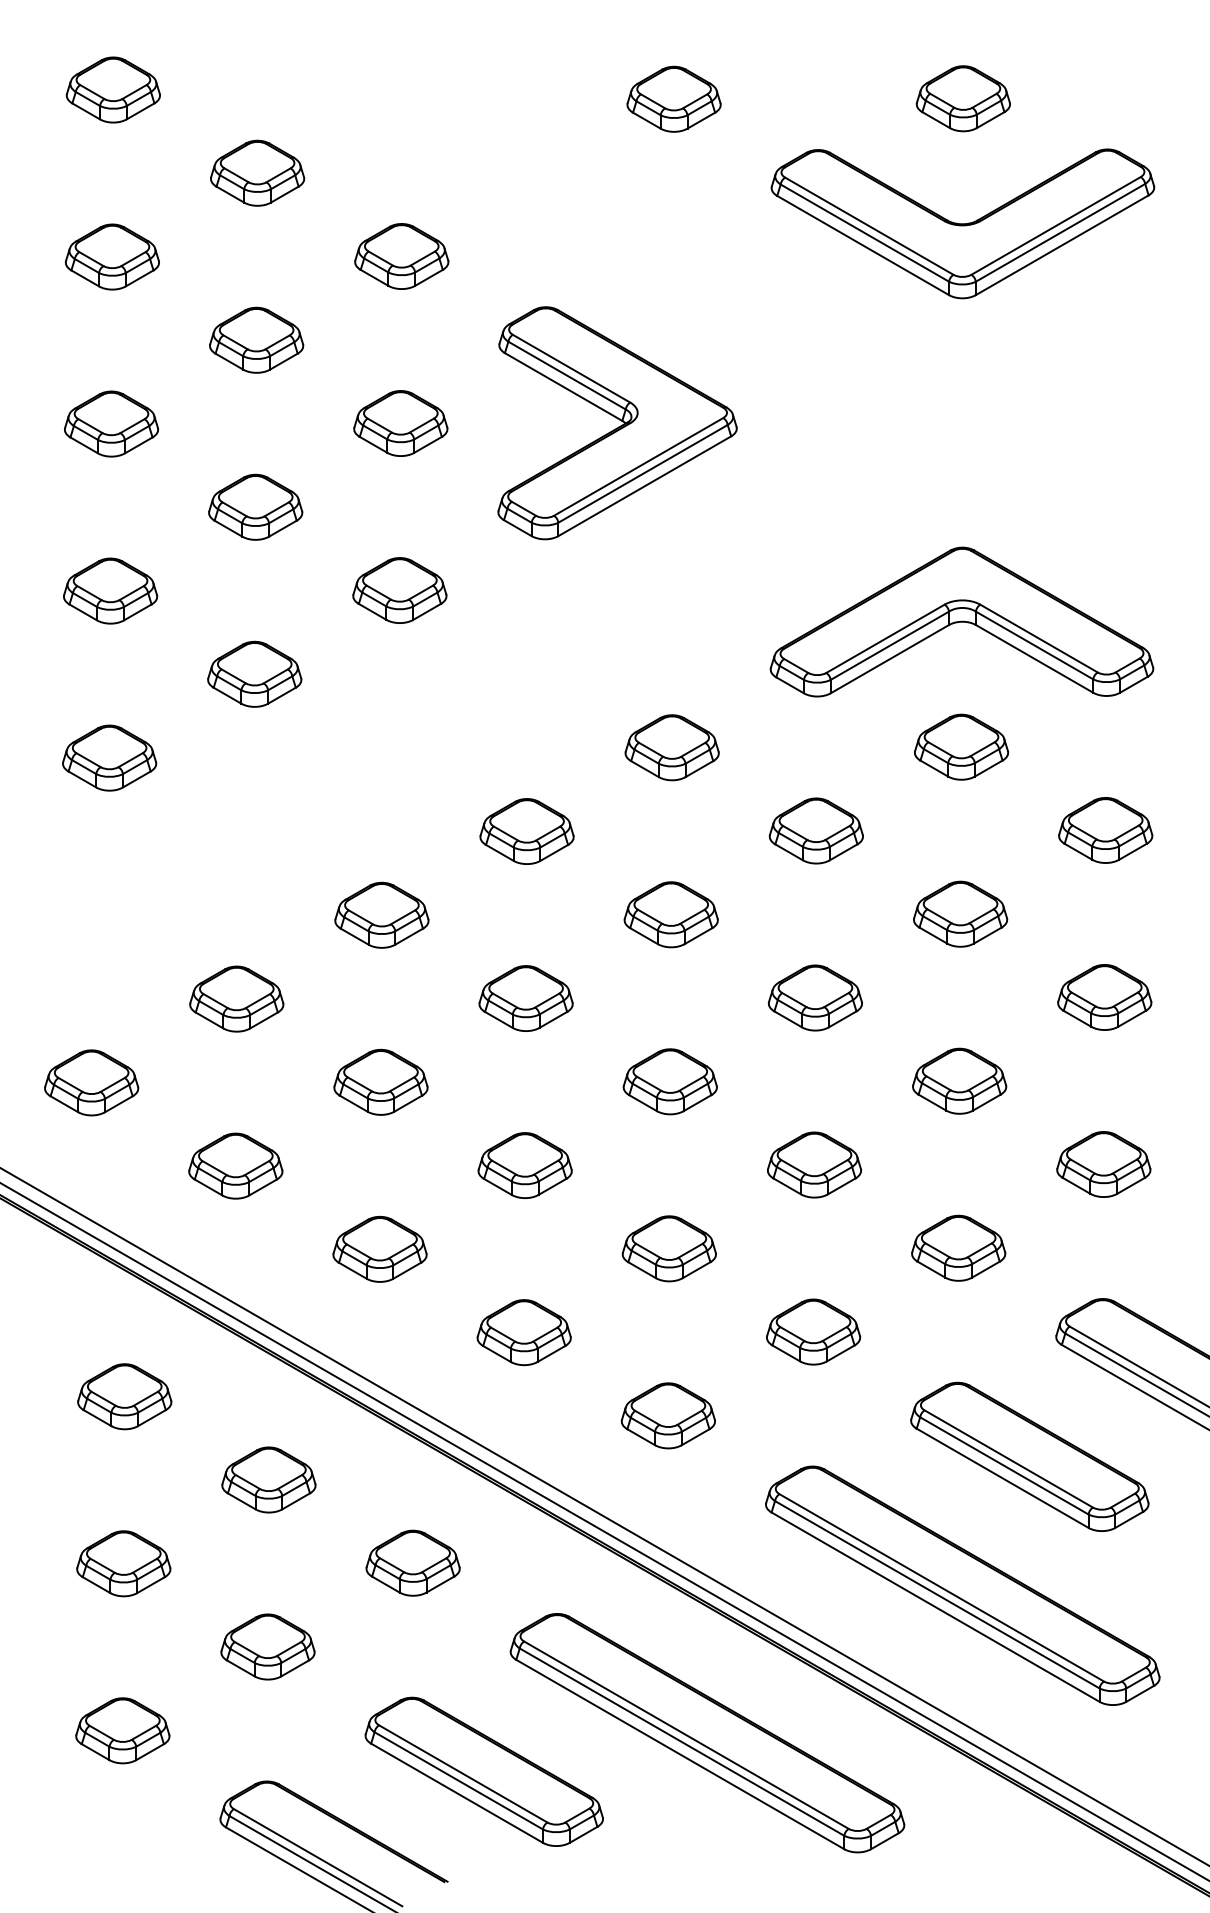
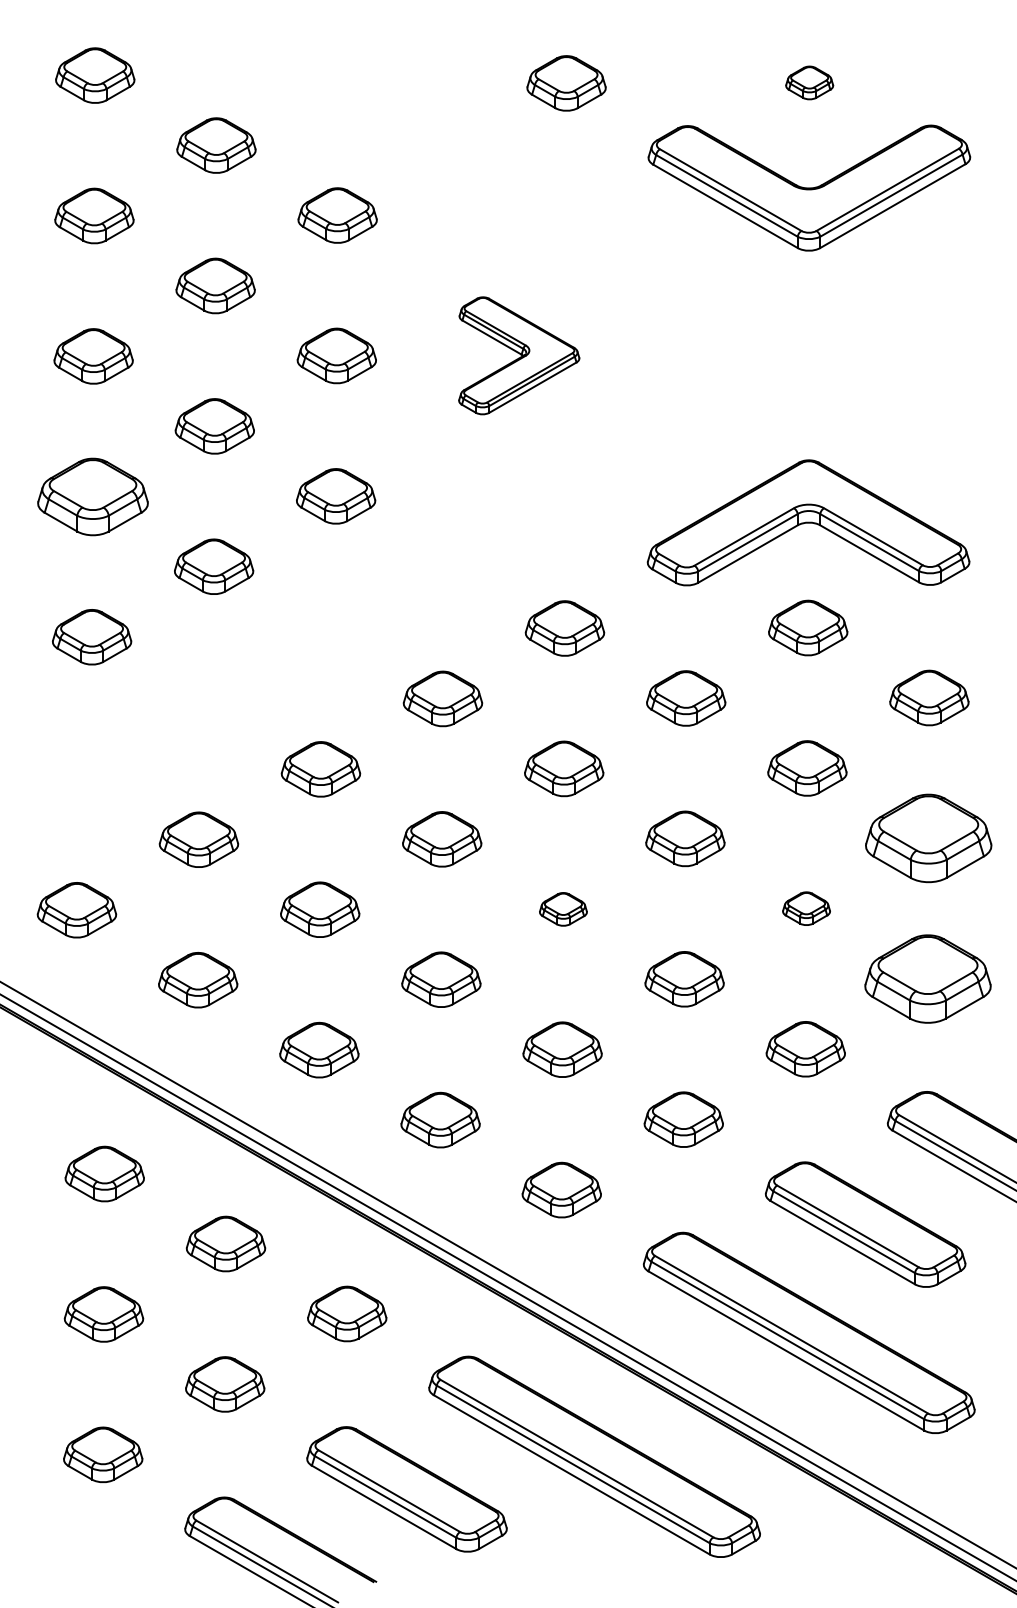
part: (963, 98) -> (809, 82), size x0.6
part: (618, 422) -> (519, 355), size x0.6
part: (110, 590) -> (92, 496), size x1.4
part: (1104, 997) -> (928, 838), size x1.6
part: (959, 1080) -> (806, 908), size x0.6
part: (670, 1082) -> (563, 909), size x0.6
part: (1103, 1164) -> (927, 978), size x1.6

